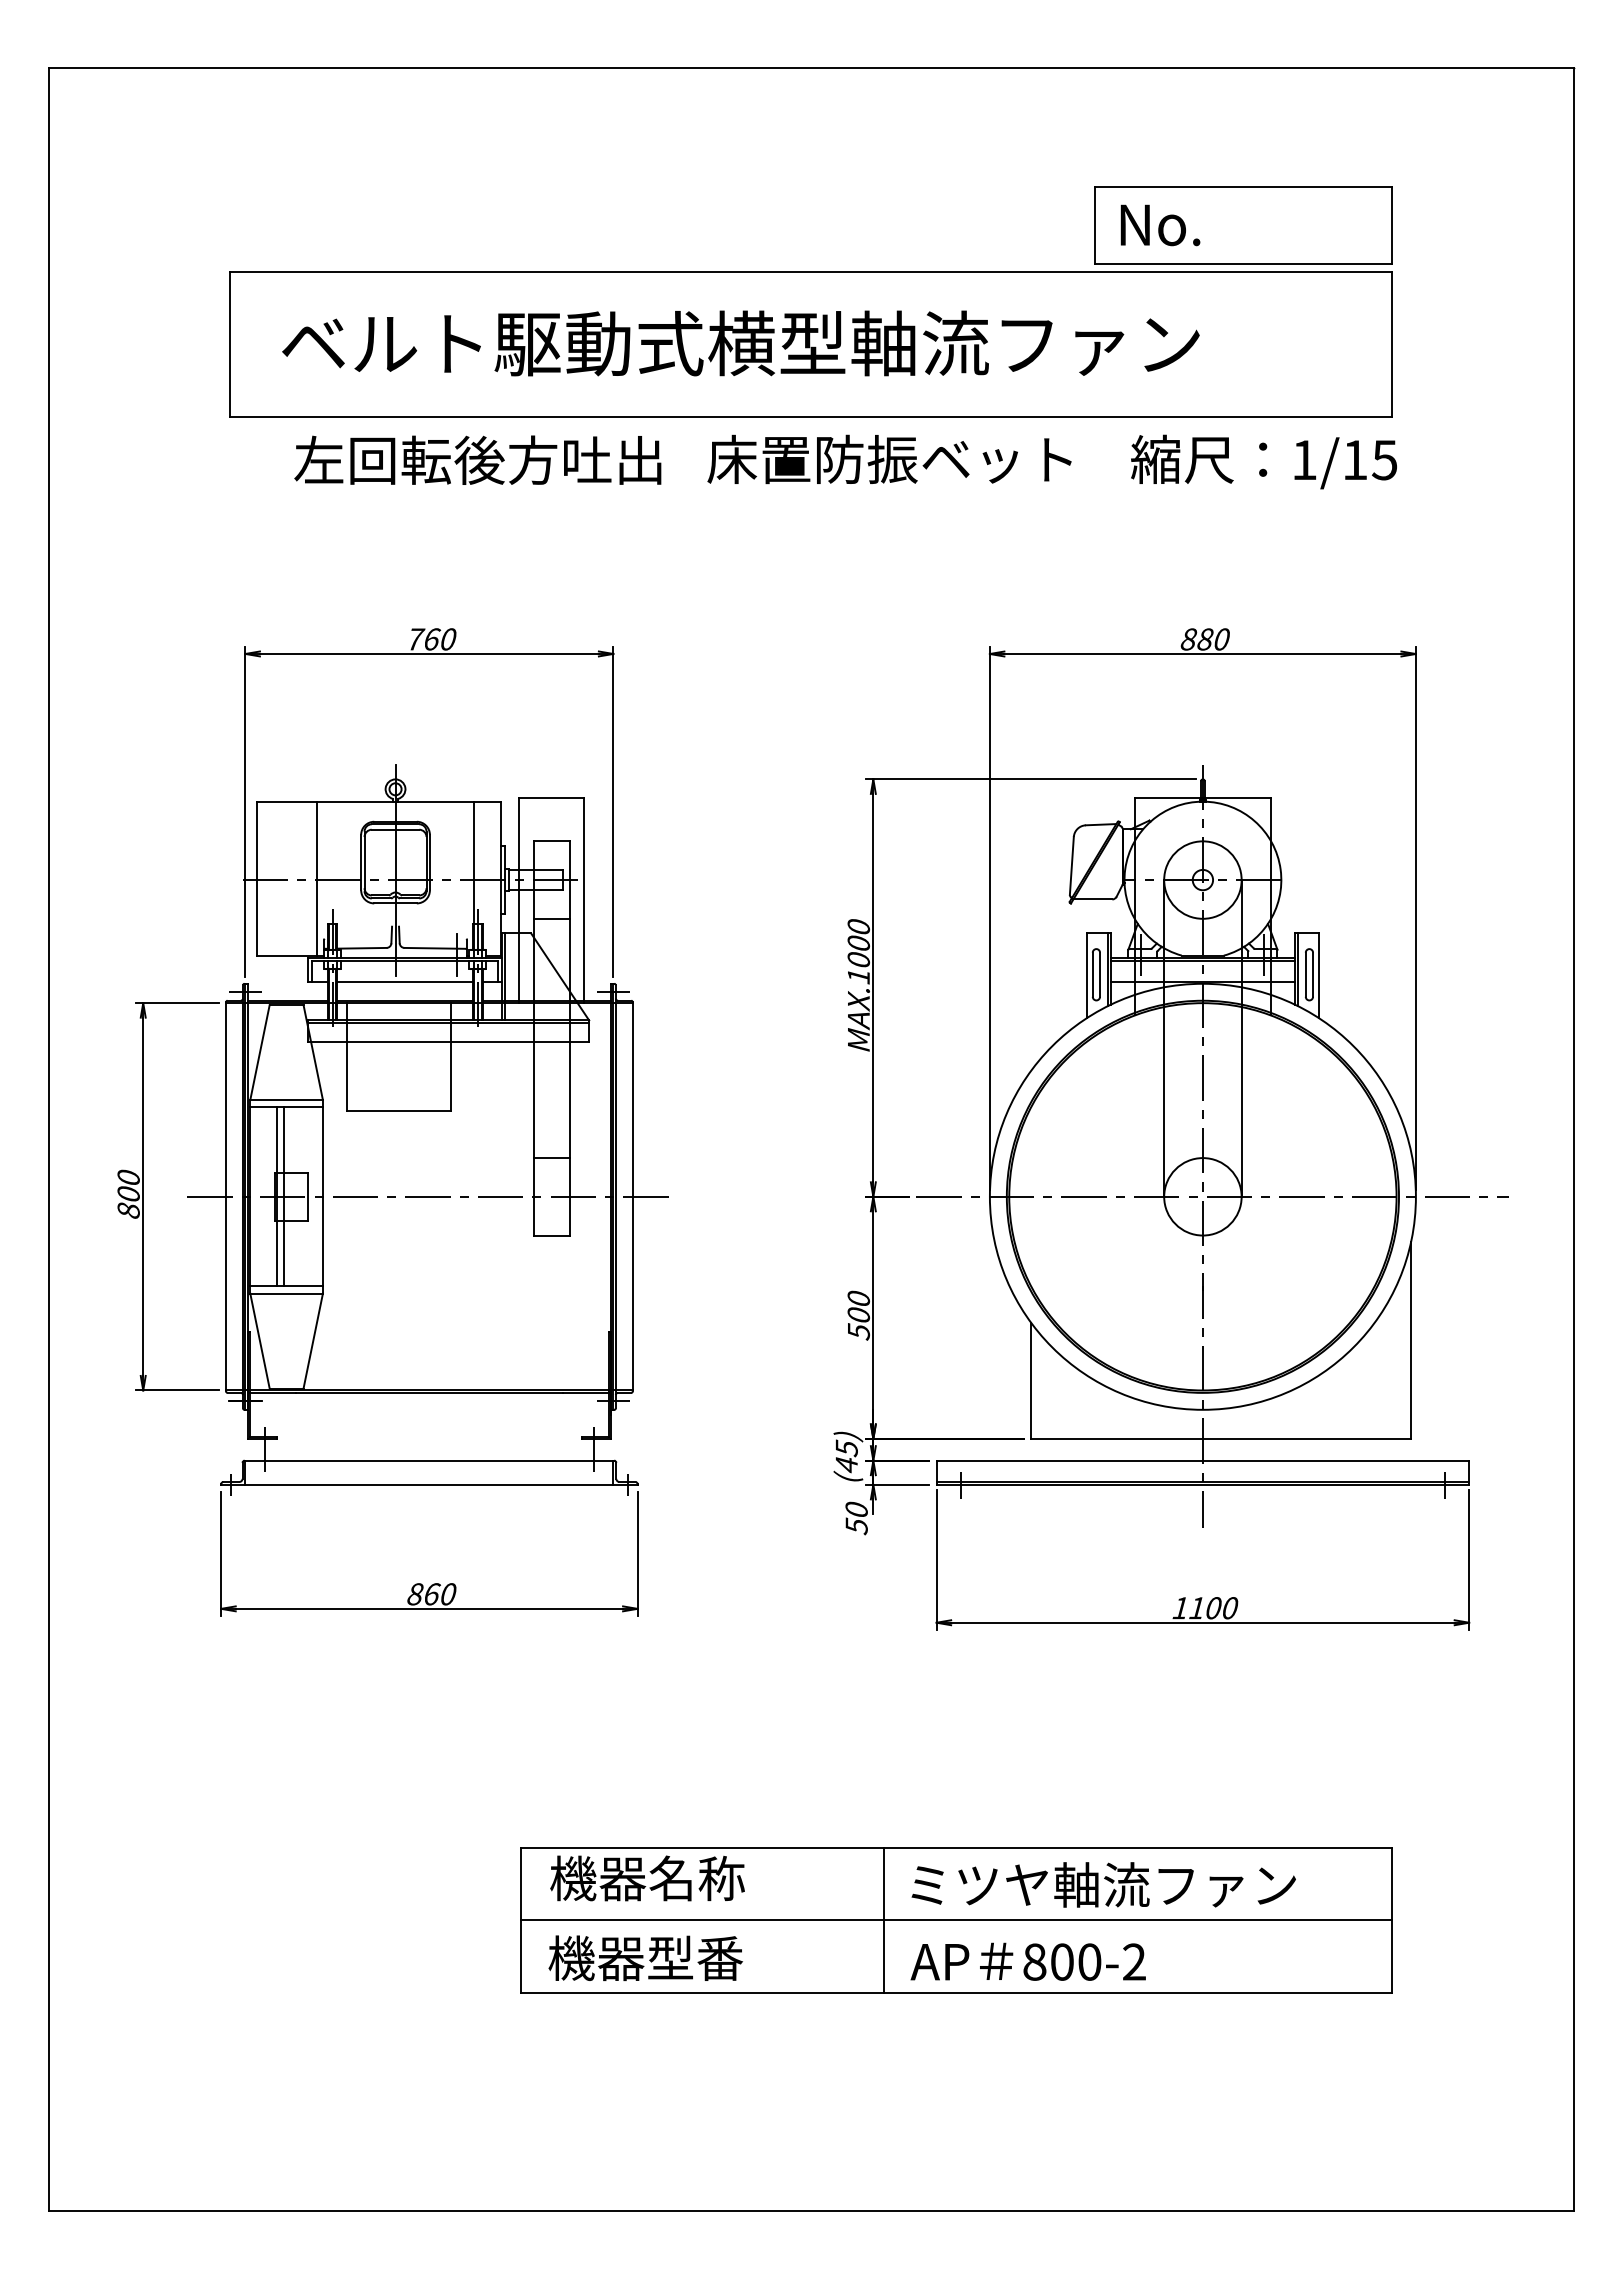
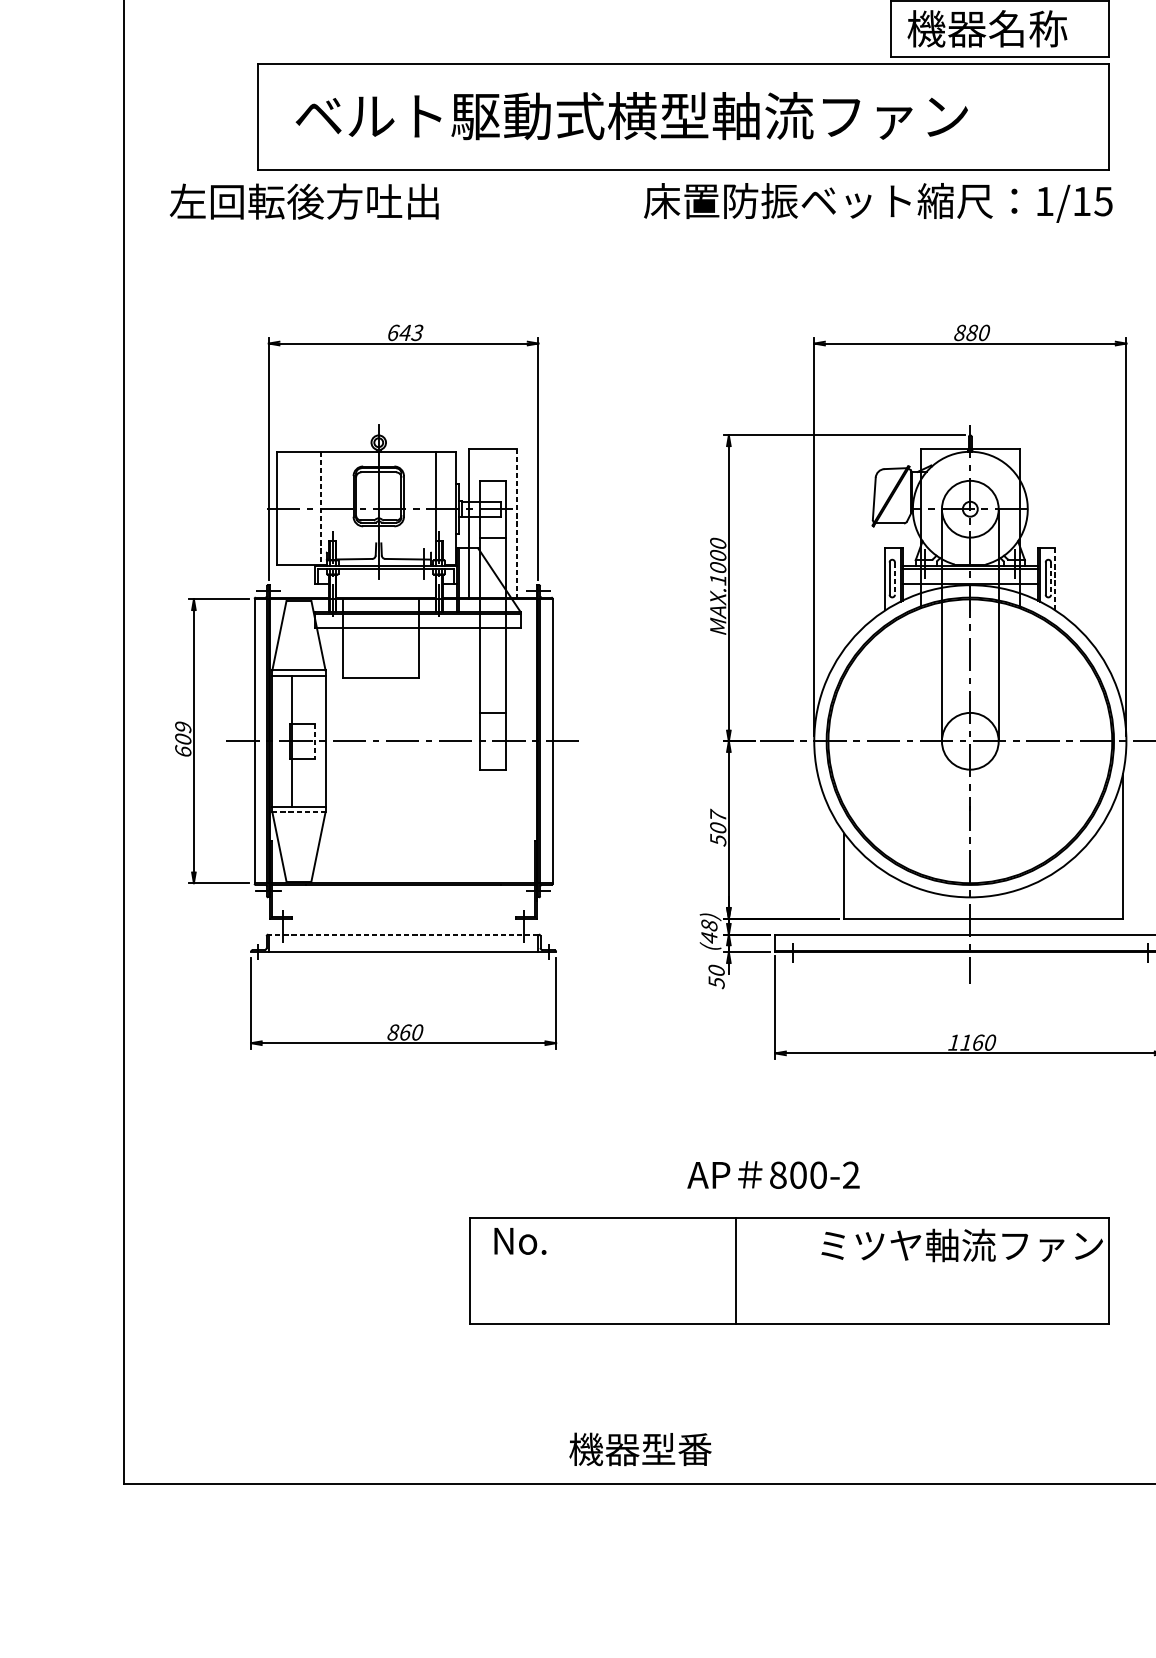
text: (1226, 223) -> (987, 28), No. -> 機器名称
text: (477, 459) -> (304, 201), moved
text: (889, 459) -> (777, 201), moved
text: (432, 639) -> (405, 332), 760 -> 643
line: (317, 878) -> (321, 508), solid -> dashed
line: (584, 900) -> (517, 524), solid -> dashed
line: (1100, 975) -> (895, 579), solid -> dashed
line: (1313, 975) -> (1051, 579), solid -> dashed
line: (1319, 976) -> (1055, 579), solid -> dashed
line: (405, 981) -> (386, 583), removed
text: (128, 1193) -> (183, 738), 800 -> 609
line: (284, 1196) -> (297, 741), removed
line: (308, 1197) -> (314, 741), solid -> dashed
line: (287, 1293) -> (299, 812), solid -> dashed
text: (858, 1296) -> (717, 814), 500 -> 507
text: (846, 1448) -> (709, 925), (45) -> (48)
line: (429, 1460) -> (403, 934), solid -> dashed
text: (1214, 1608) -> (978, 1042), 1100 -> 1160
text: (647, 1878) -> (563, 1240), 機器名称 -> No.
text: (1103, 1884) -> (961, 1245), moved
line: (955, 1920) -> (789, 1271), removed
text: (645, 1957) -> (640, 1448), moved
text: (1027, 1961) -> (772, 1174), moved

